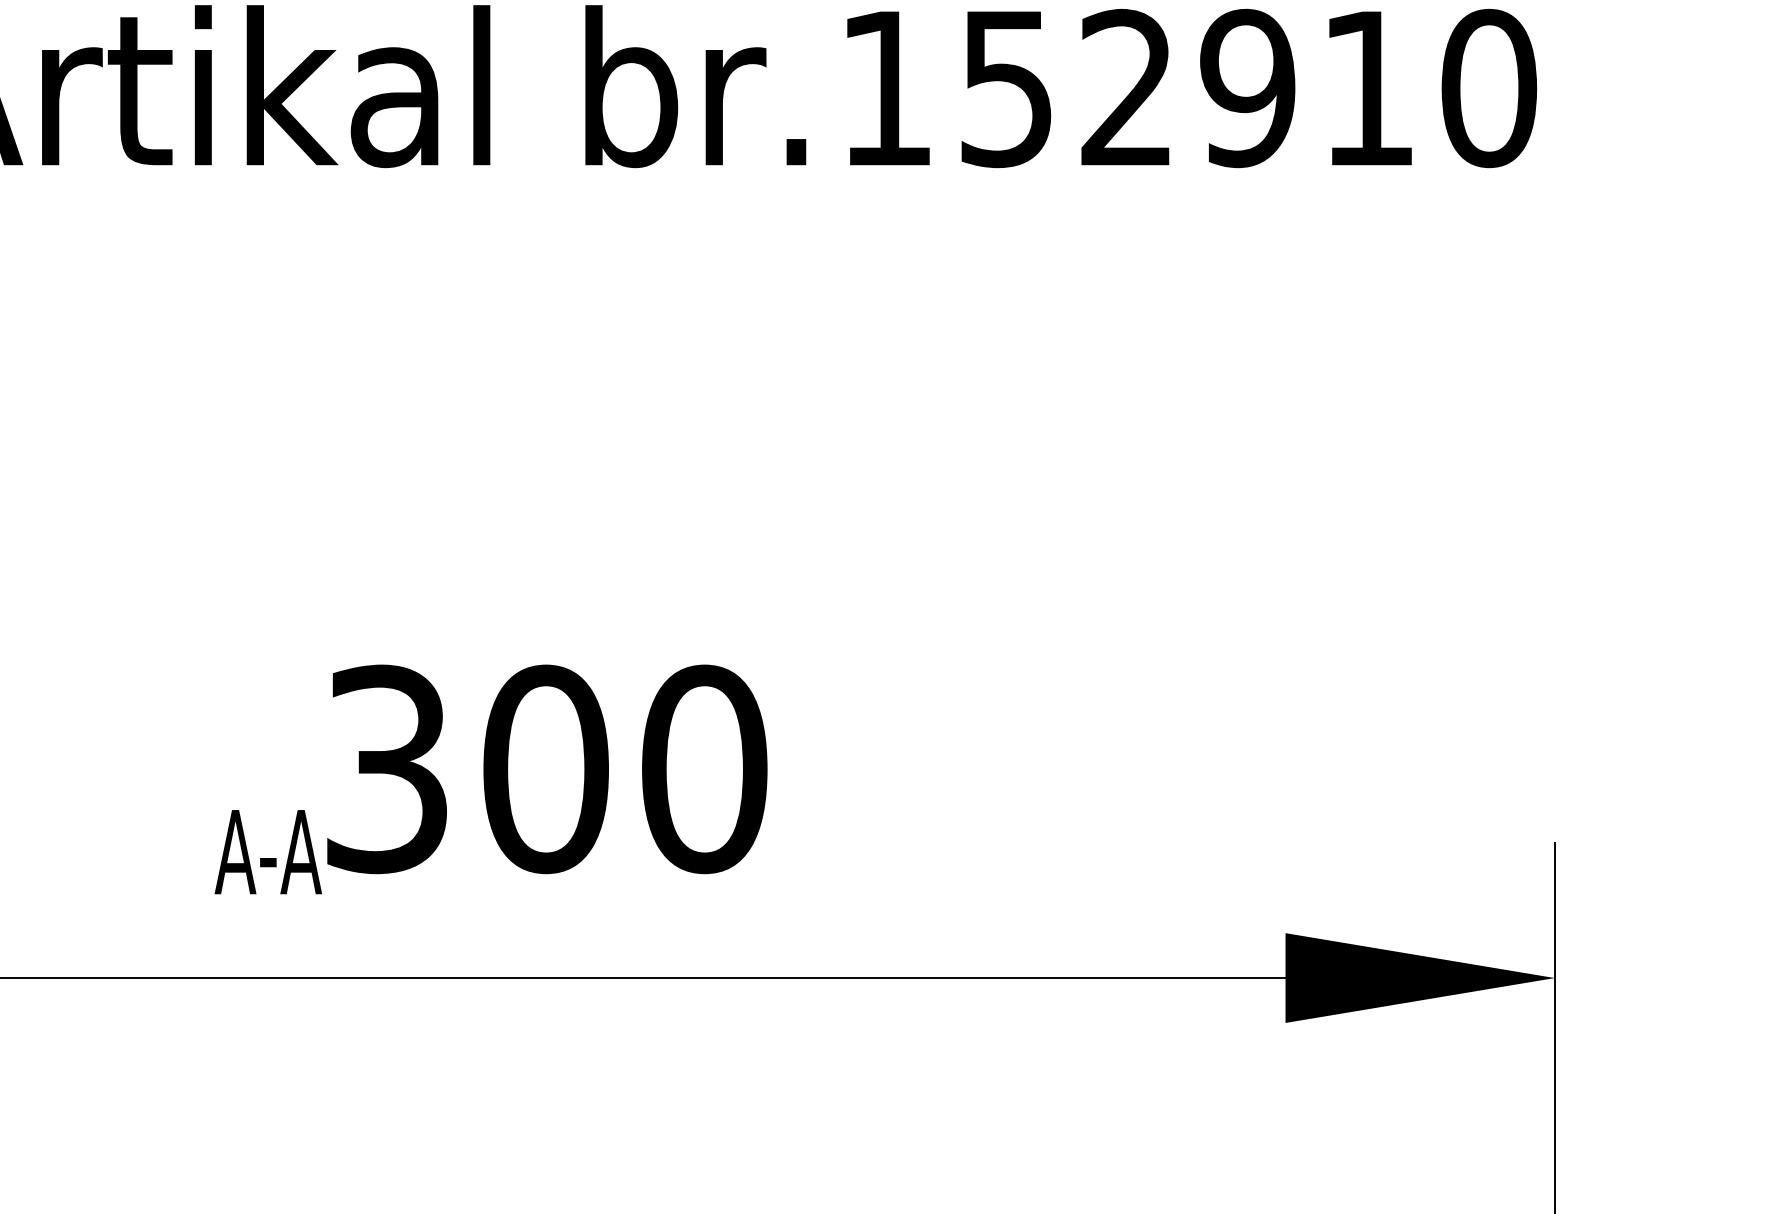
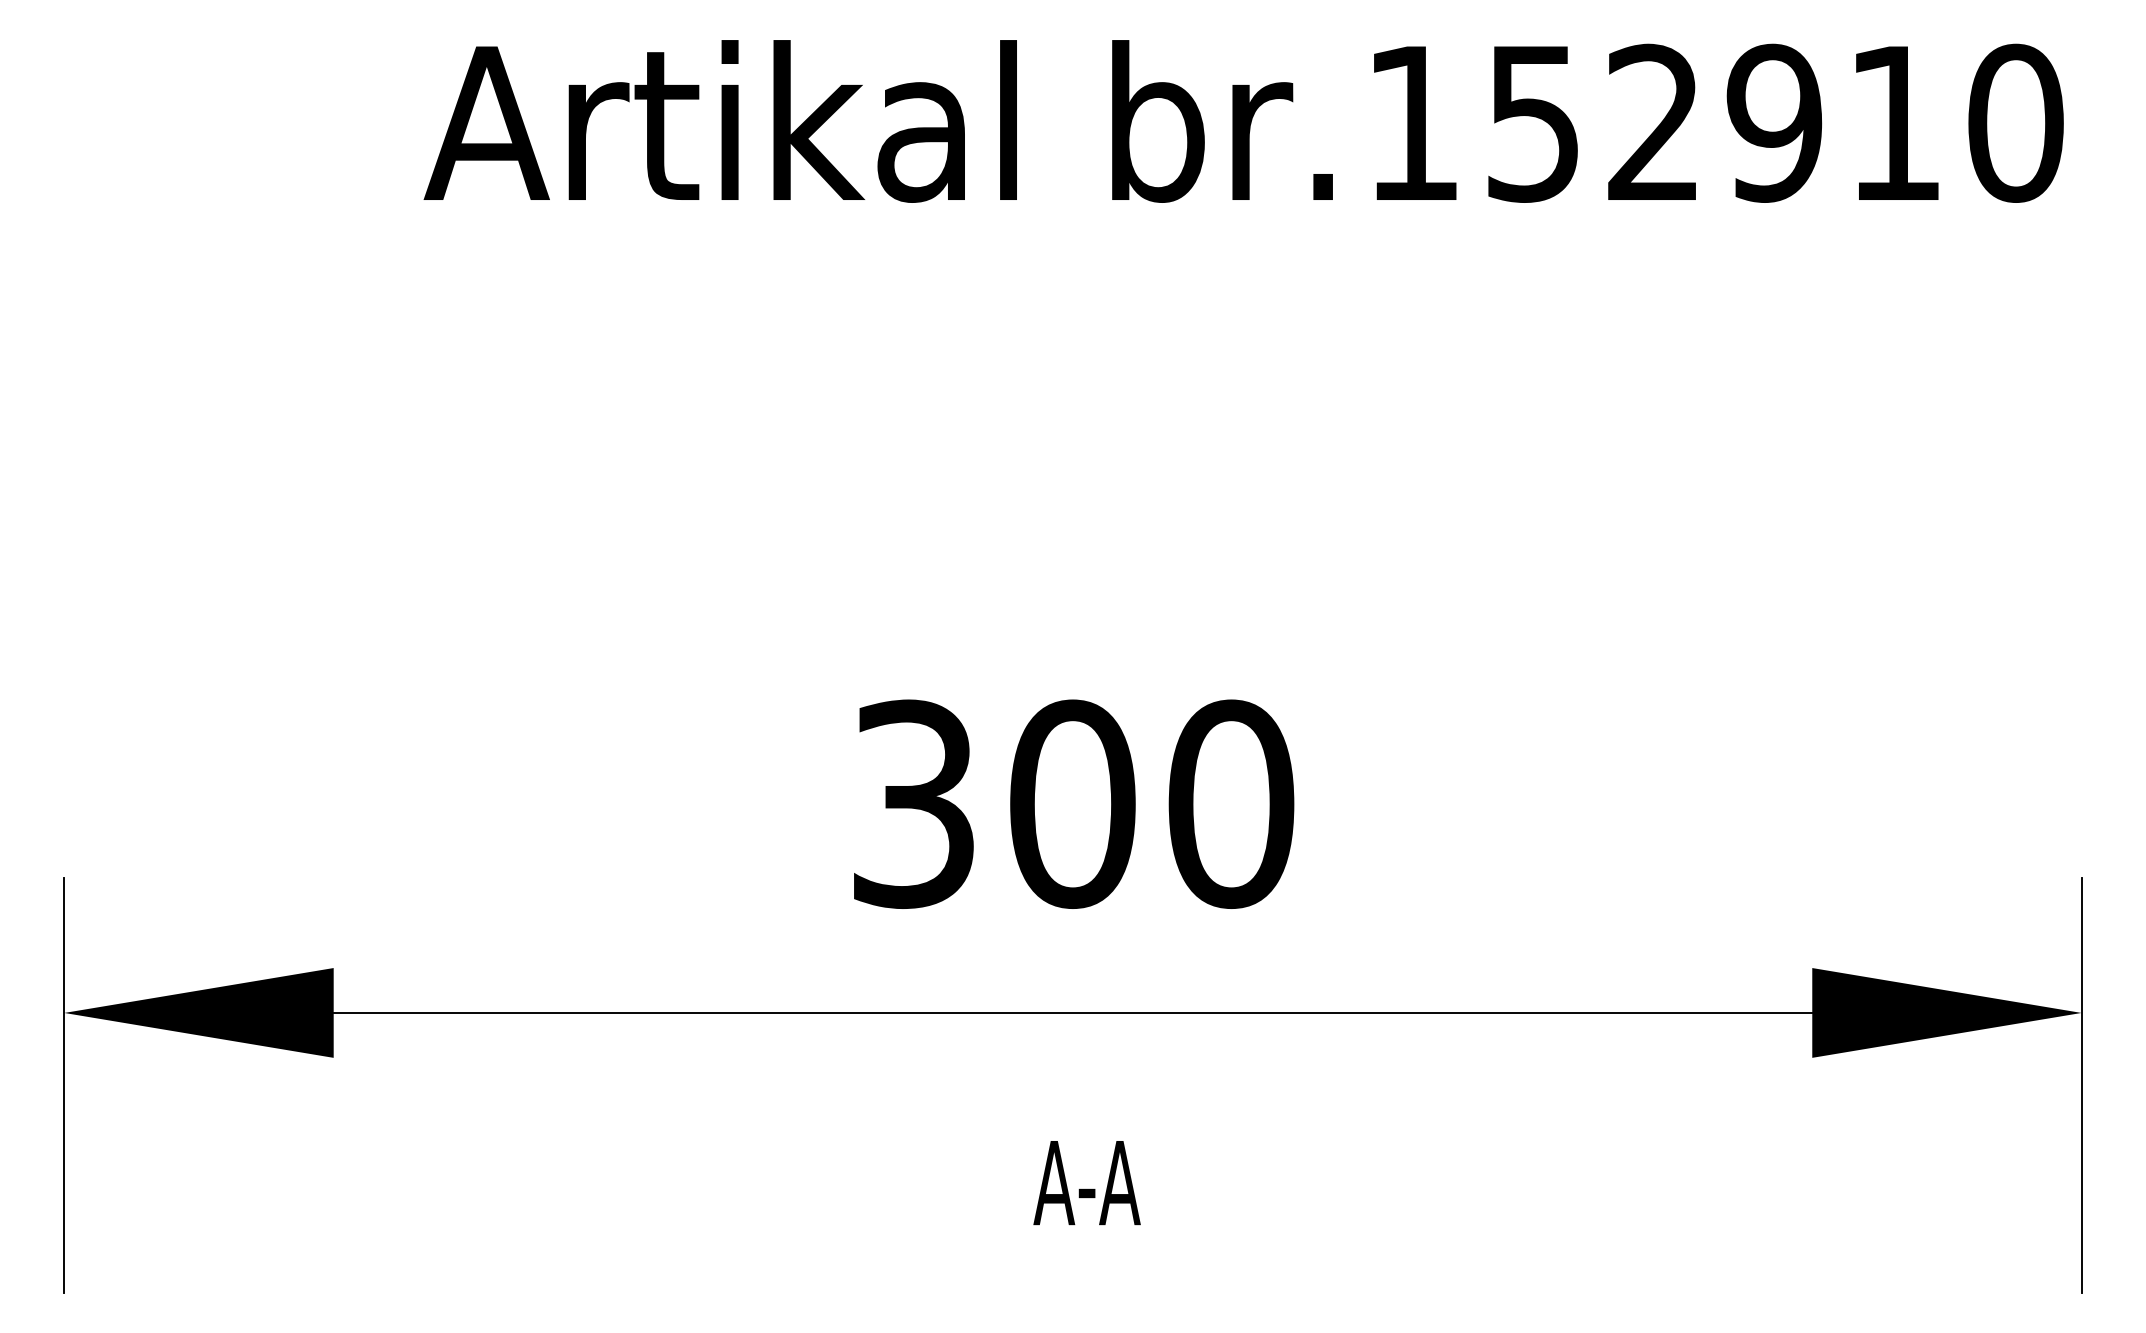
text: (267, 852) -> (1086, 1183), moved

